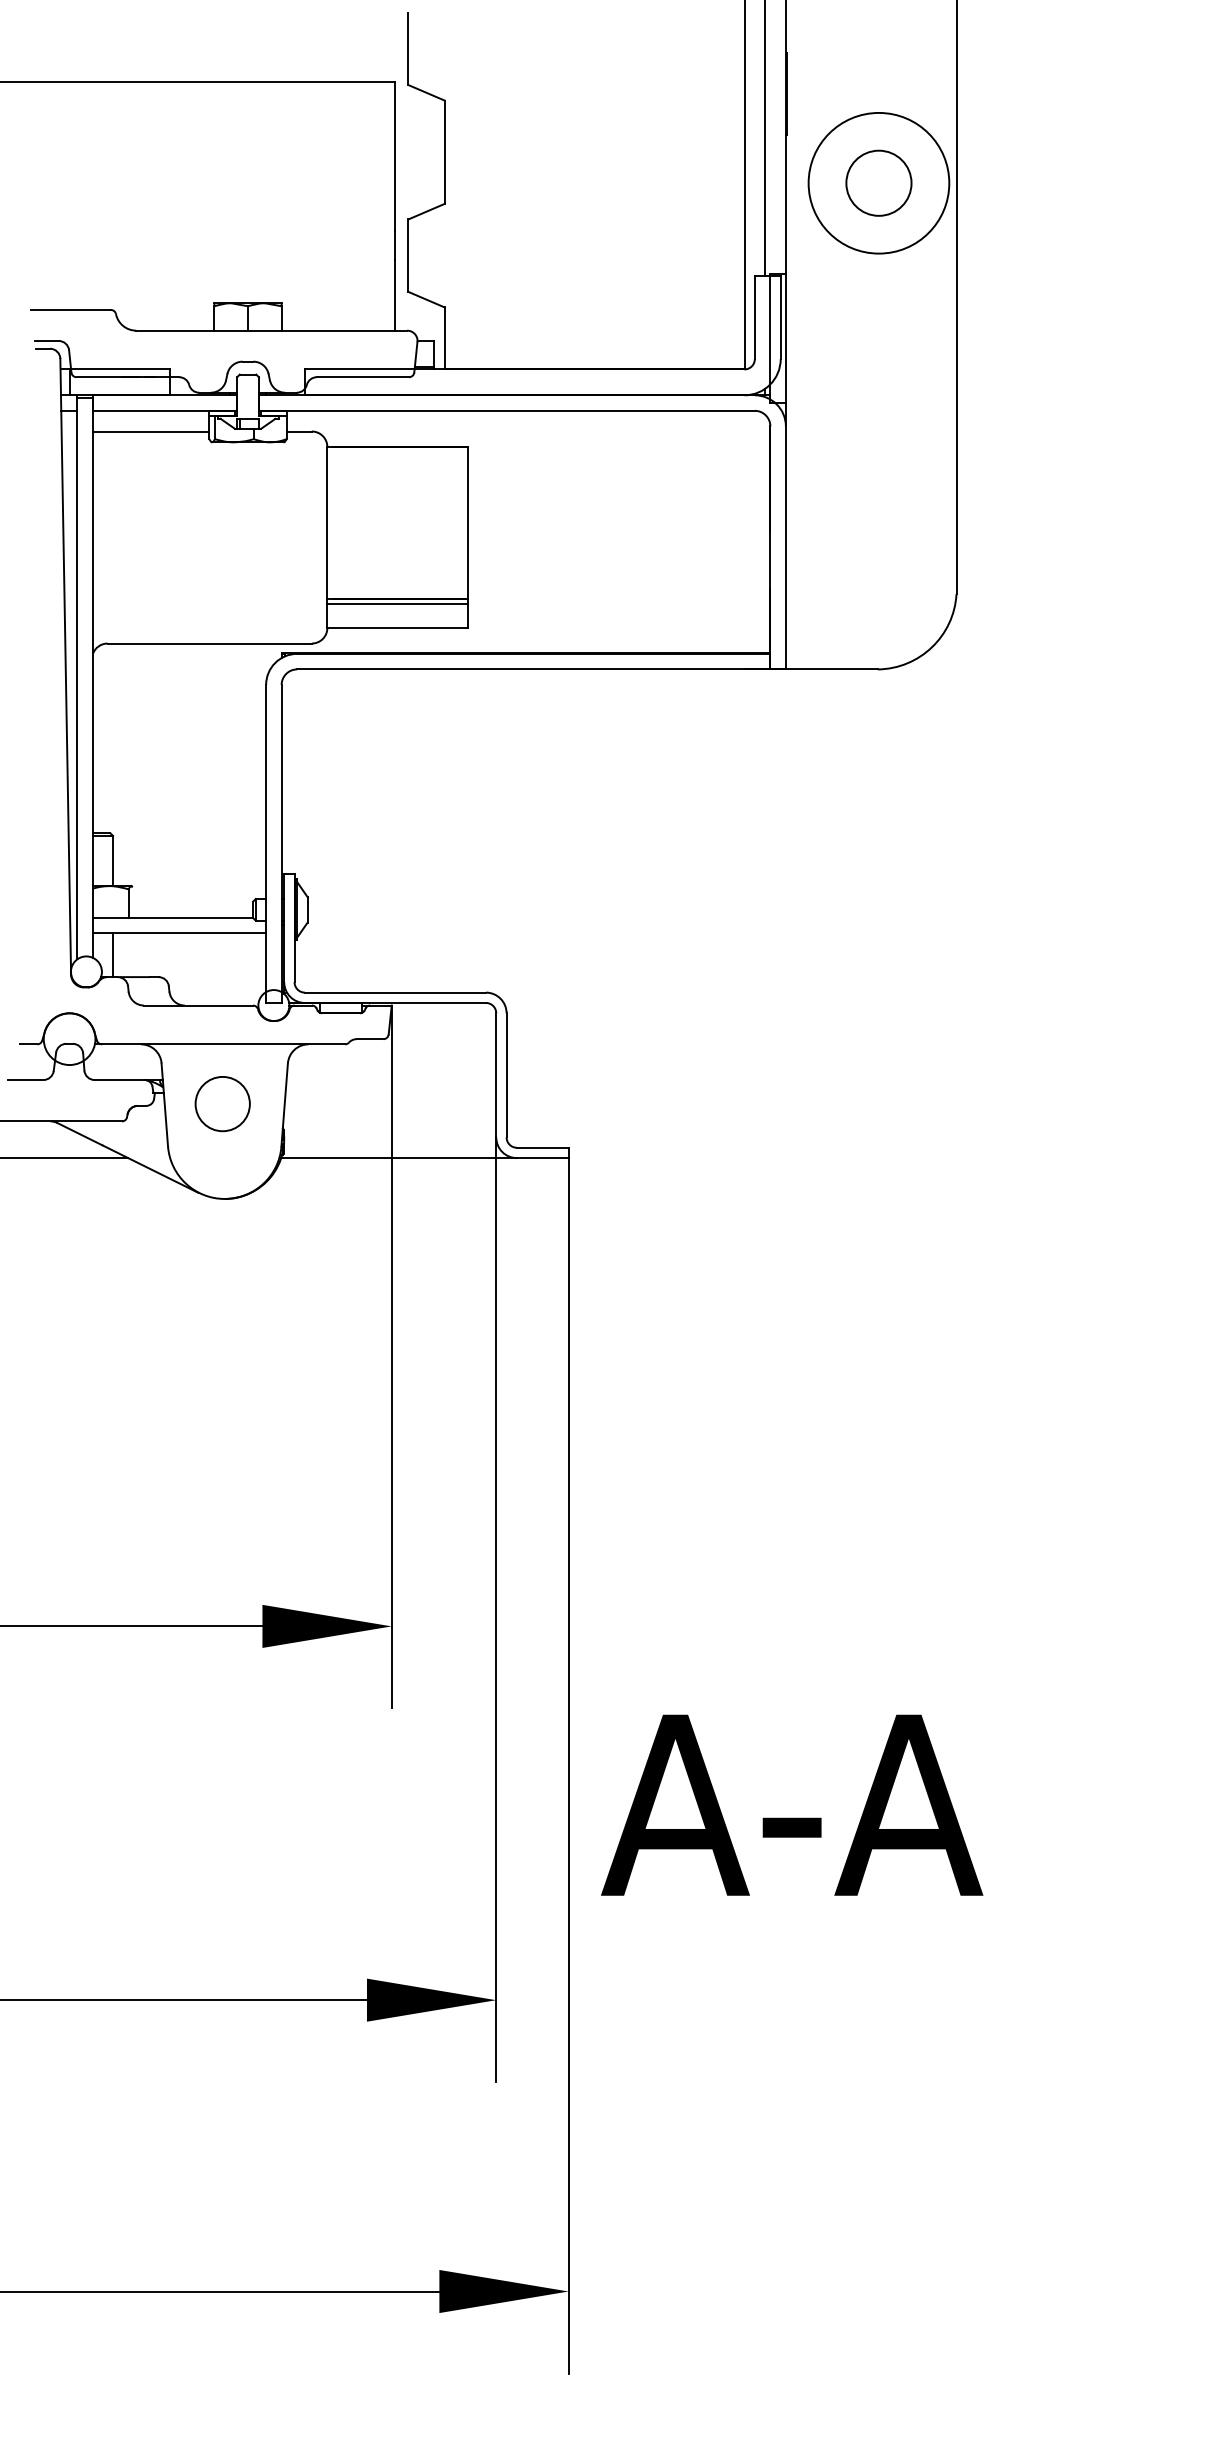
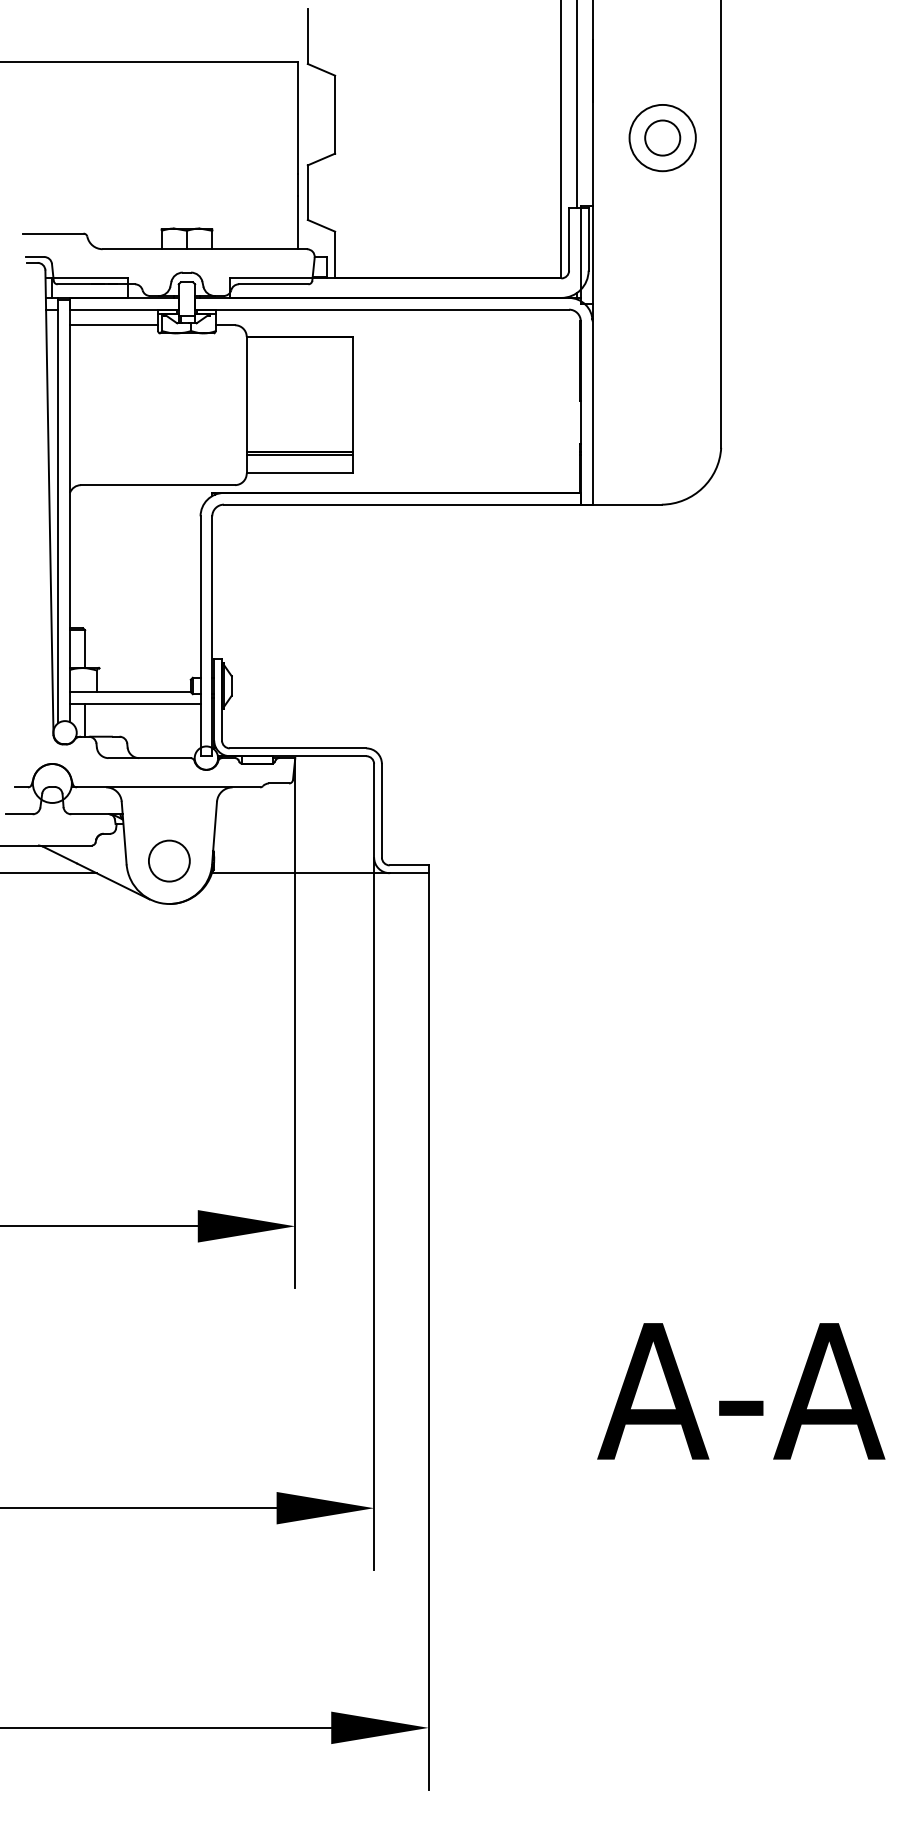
circle: (878, 183) -> (662, 138), size x0.62
circle: (878, 183) -> (662, 138), size x0.71
circle: (222, 1104) -> (169, 861), moved
text: (792, 1804) -> (741, 1390), moved

